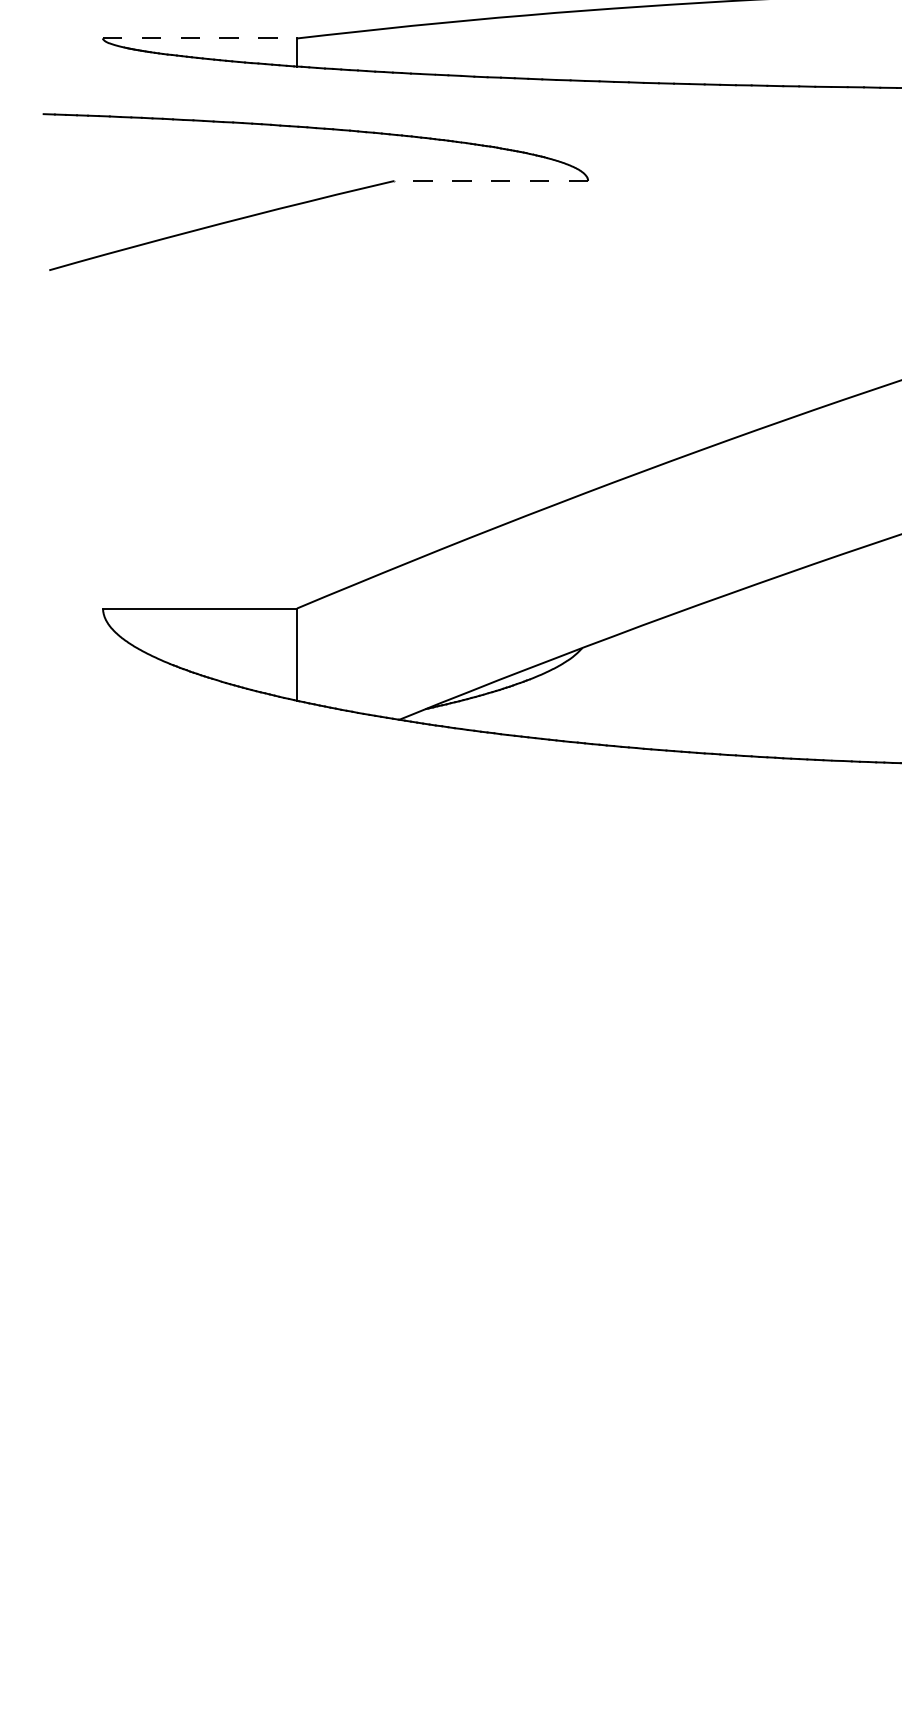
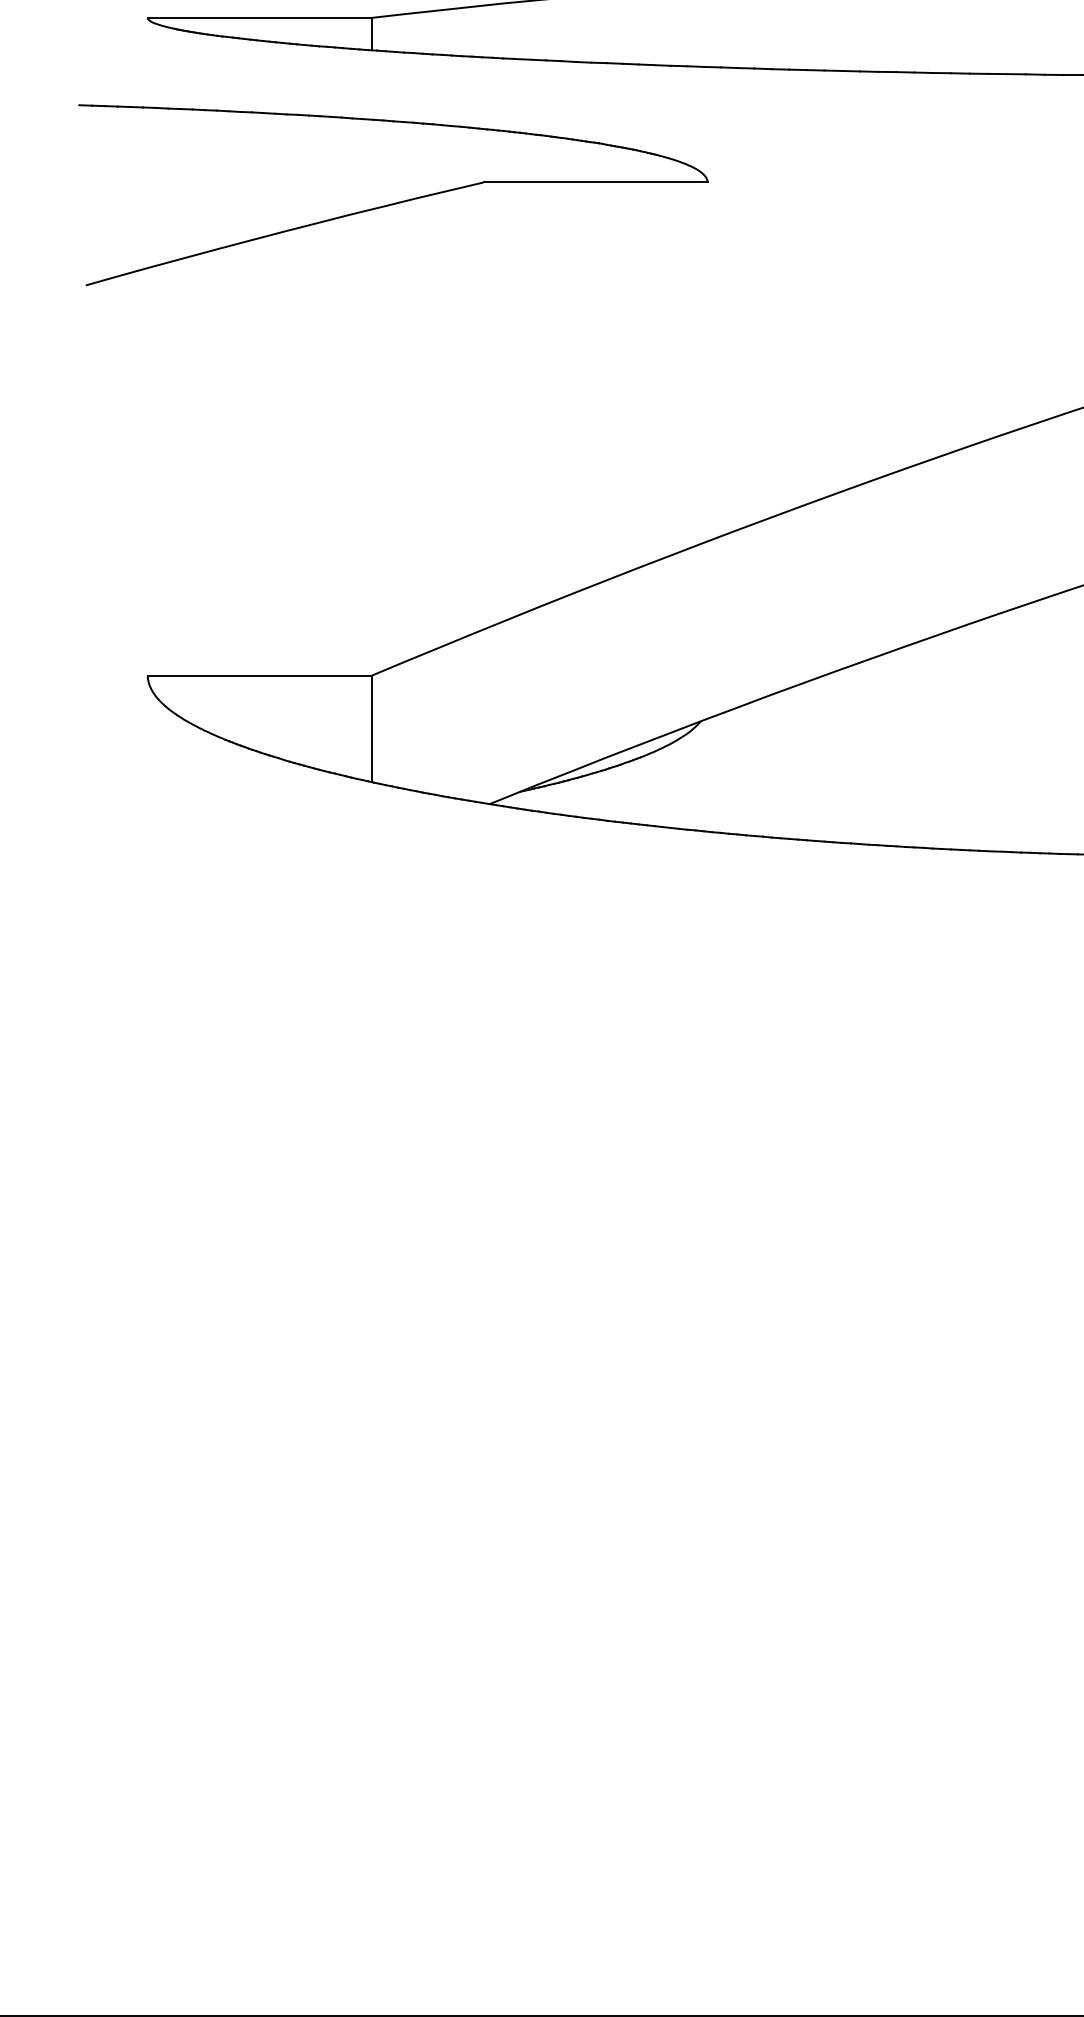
line: (199, 38) -> (259, 17), dashed -> solid
line: (490, 181) -> (595, 182), dashed -> solid

